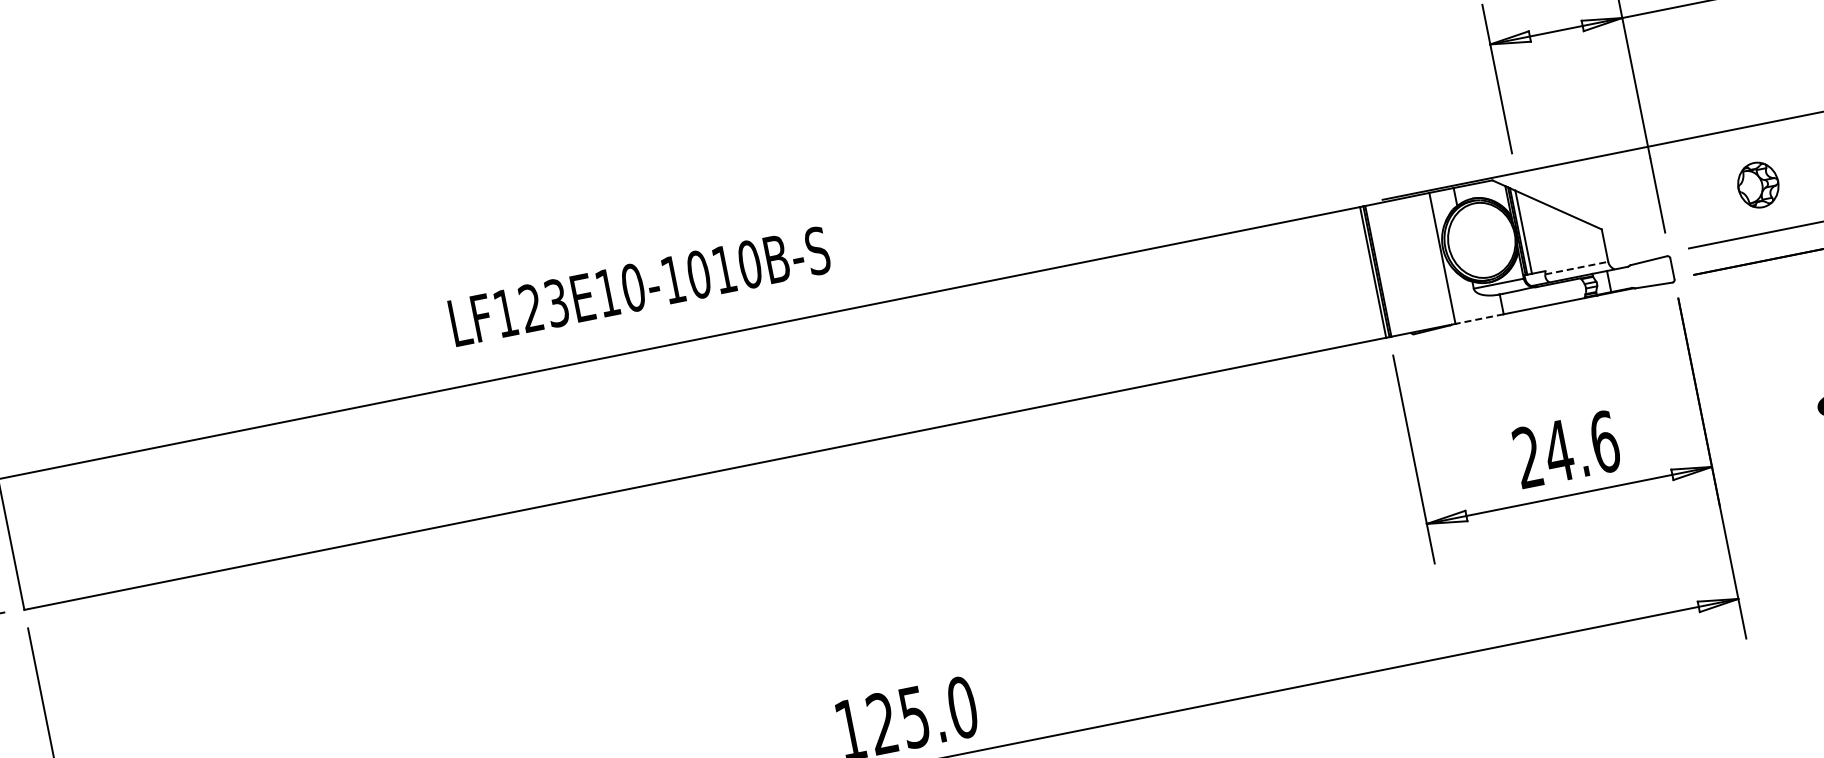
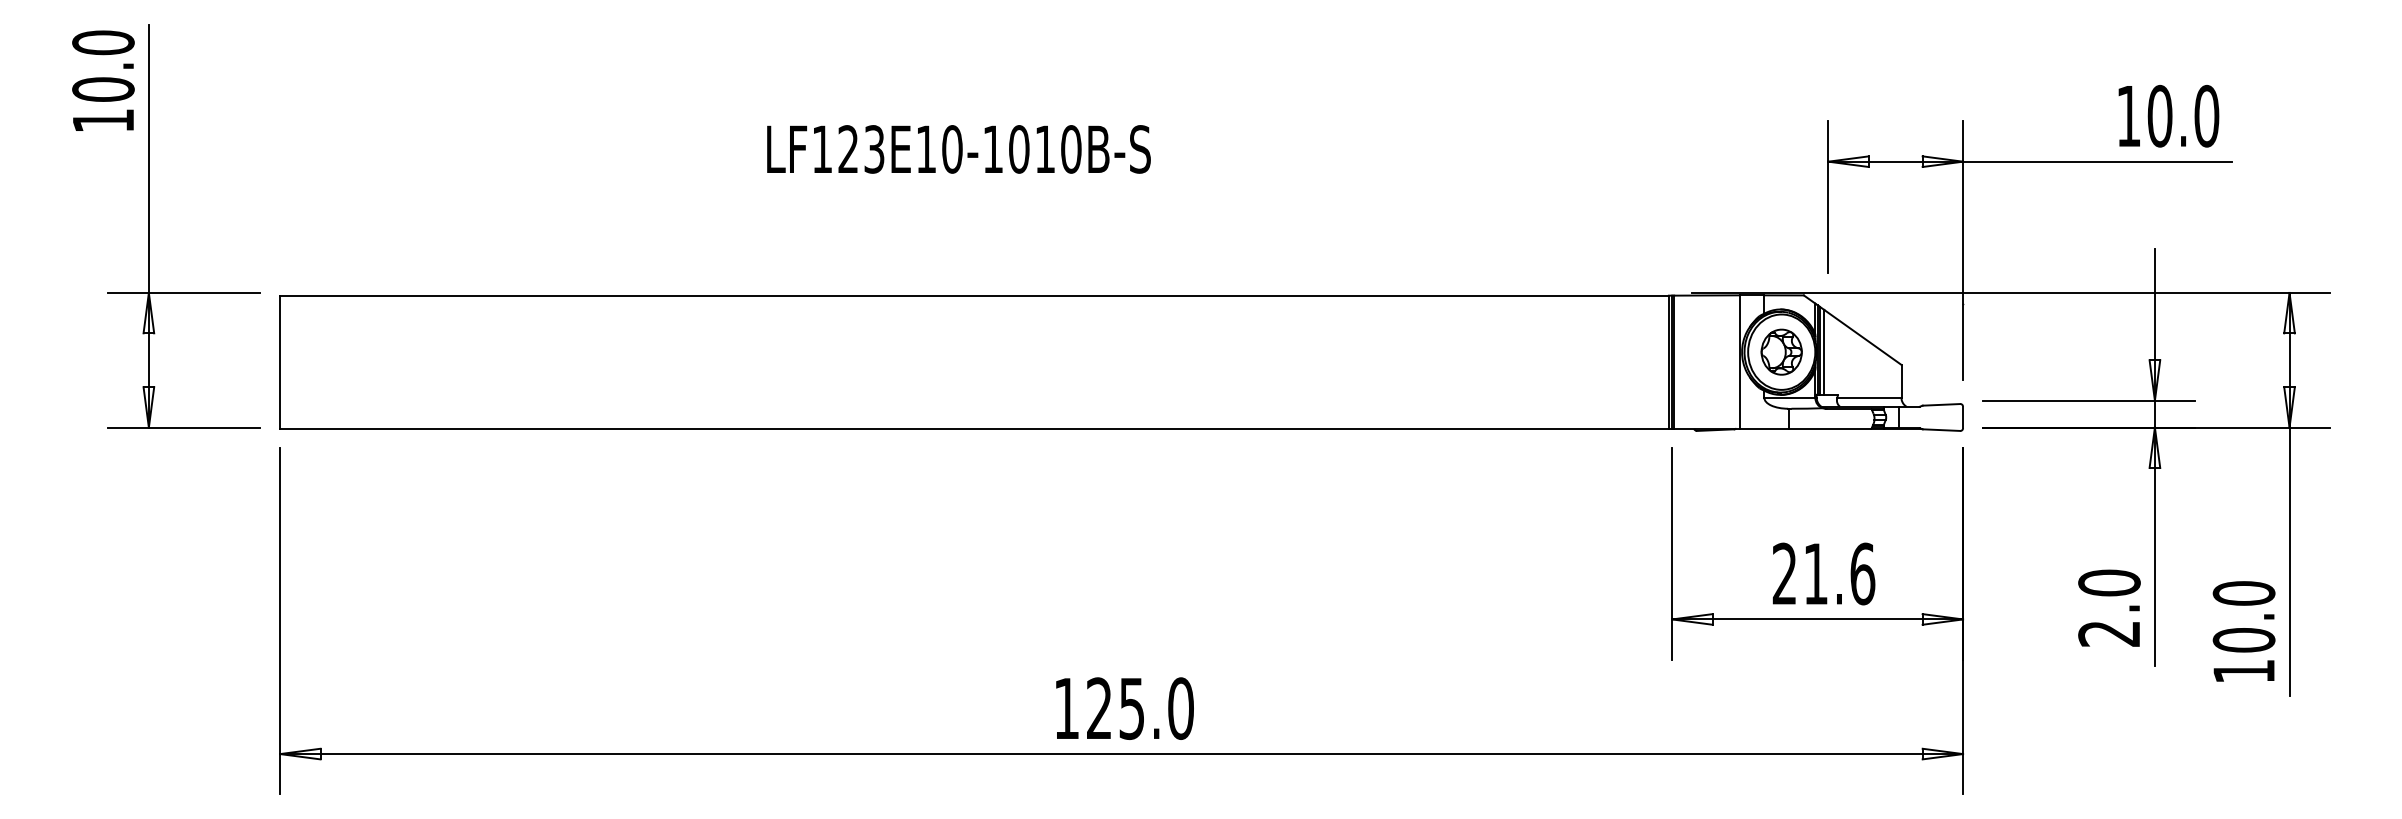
part: (1758, 184) -> (1781, 351), moved
line: (1576, 267) -> (1869, 397), dashed -> solid
text: (639, 286) -> (958, 149), moved
line: (1479, 318) -> (1764, 428), dashed -> solid
text: (1558, 450) -> (1815, 573), 24.6 -> 21.6

